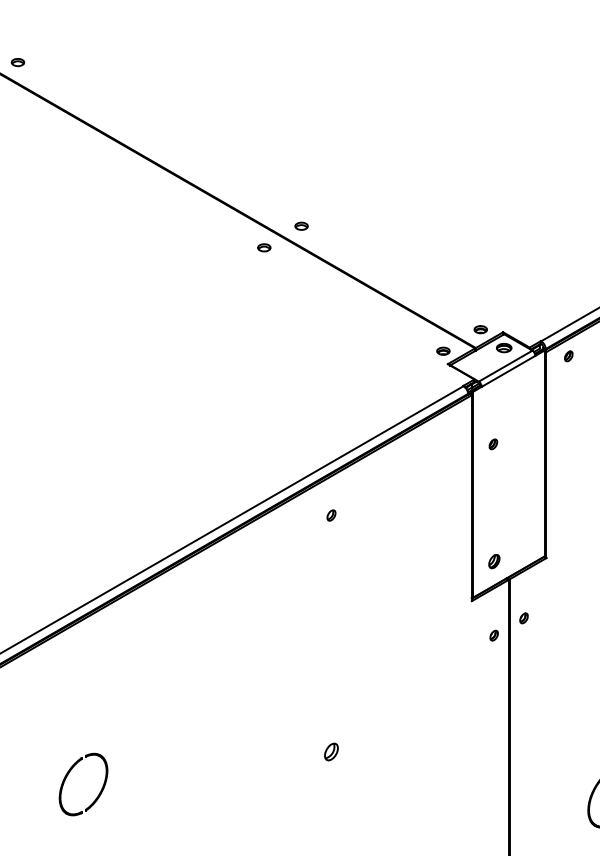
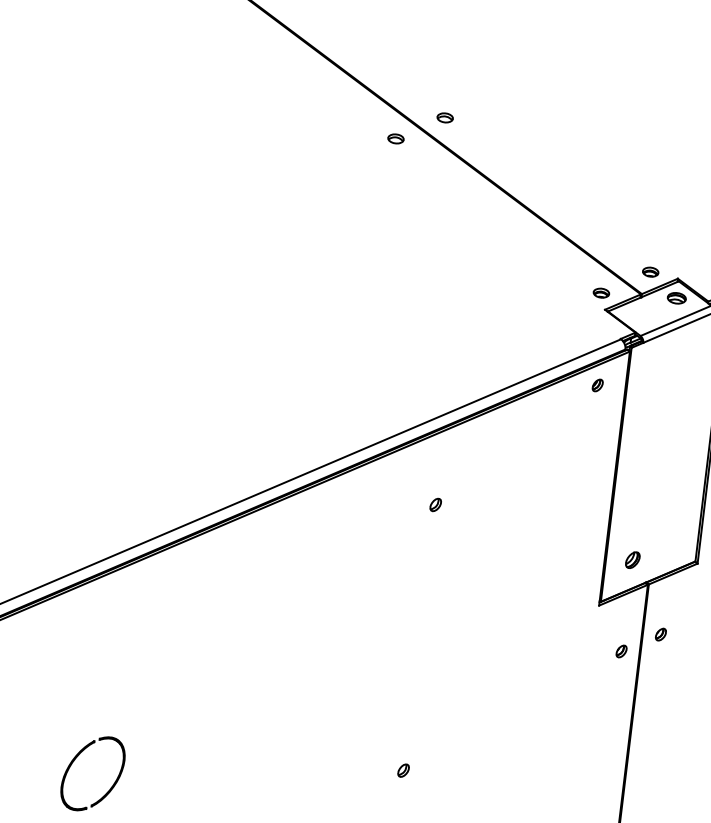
part: (493, 444) -> (597, 385), moved
part: (331, 515) -> (435, 504), moved
part: (331, 751) -> (403, 770), size x0.62

